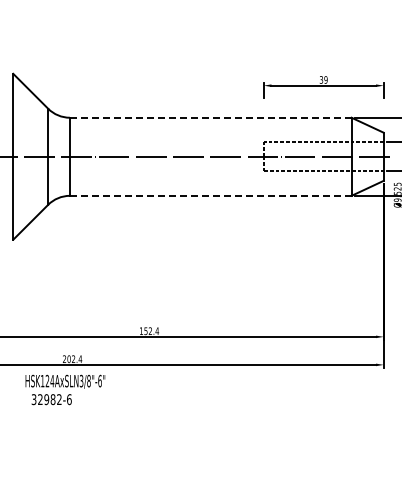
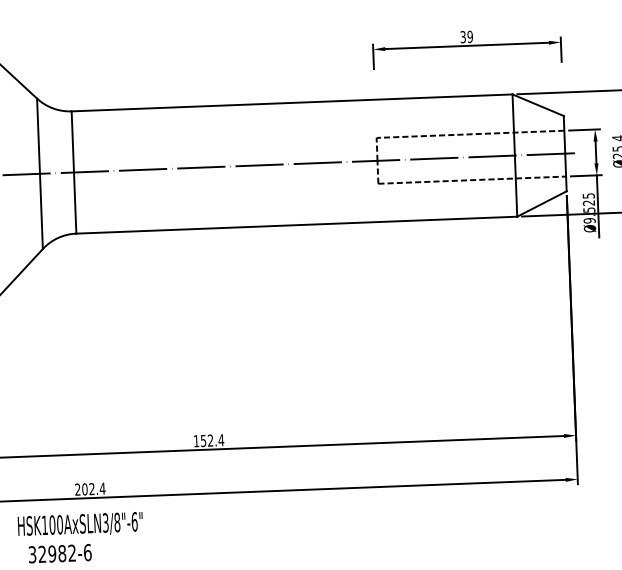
line: (210, 117) -> (291, 102), dashed -> solid
line: (210, 195) -> (296, 224), dashed -> solid
text: (49, 380) -> (55, 523), HSK124AxSLN3/8"-6" -> HSK100AxSLN3/8"-6"

